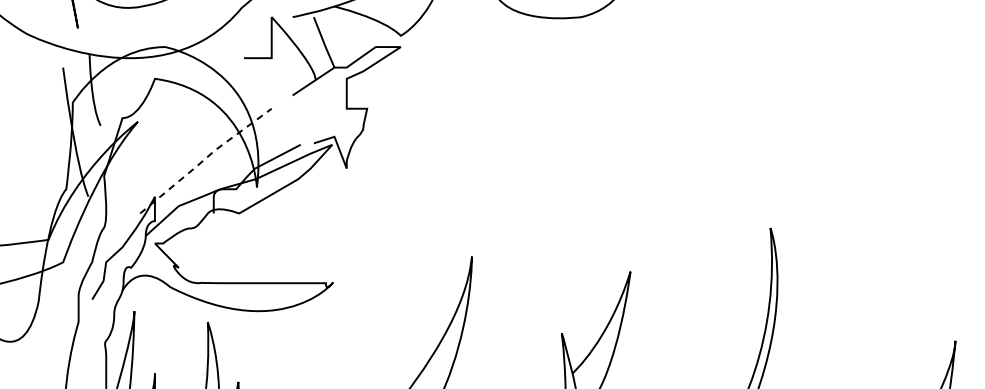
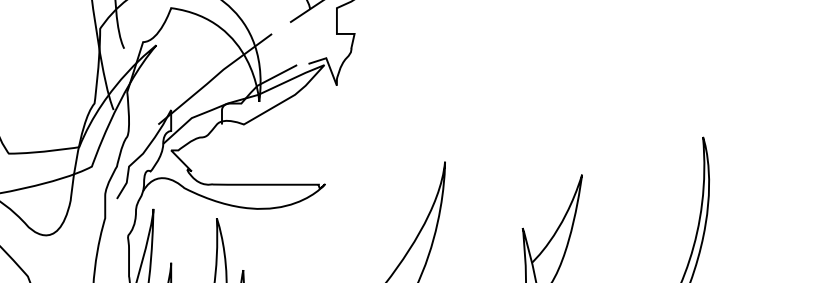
line: (204, 159) -> (213, 77), dashed -> solid

